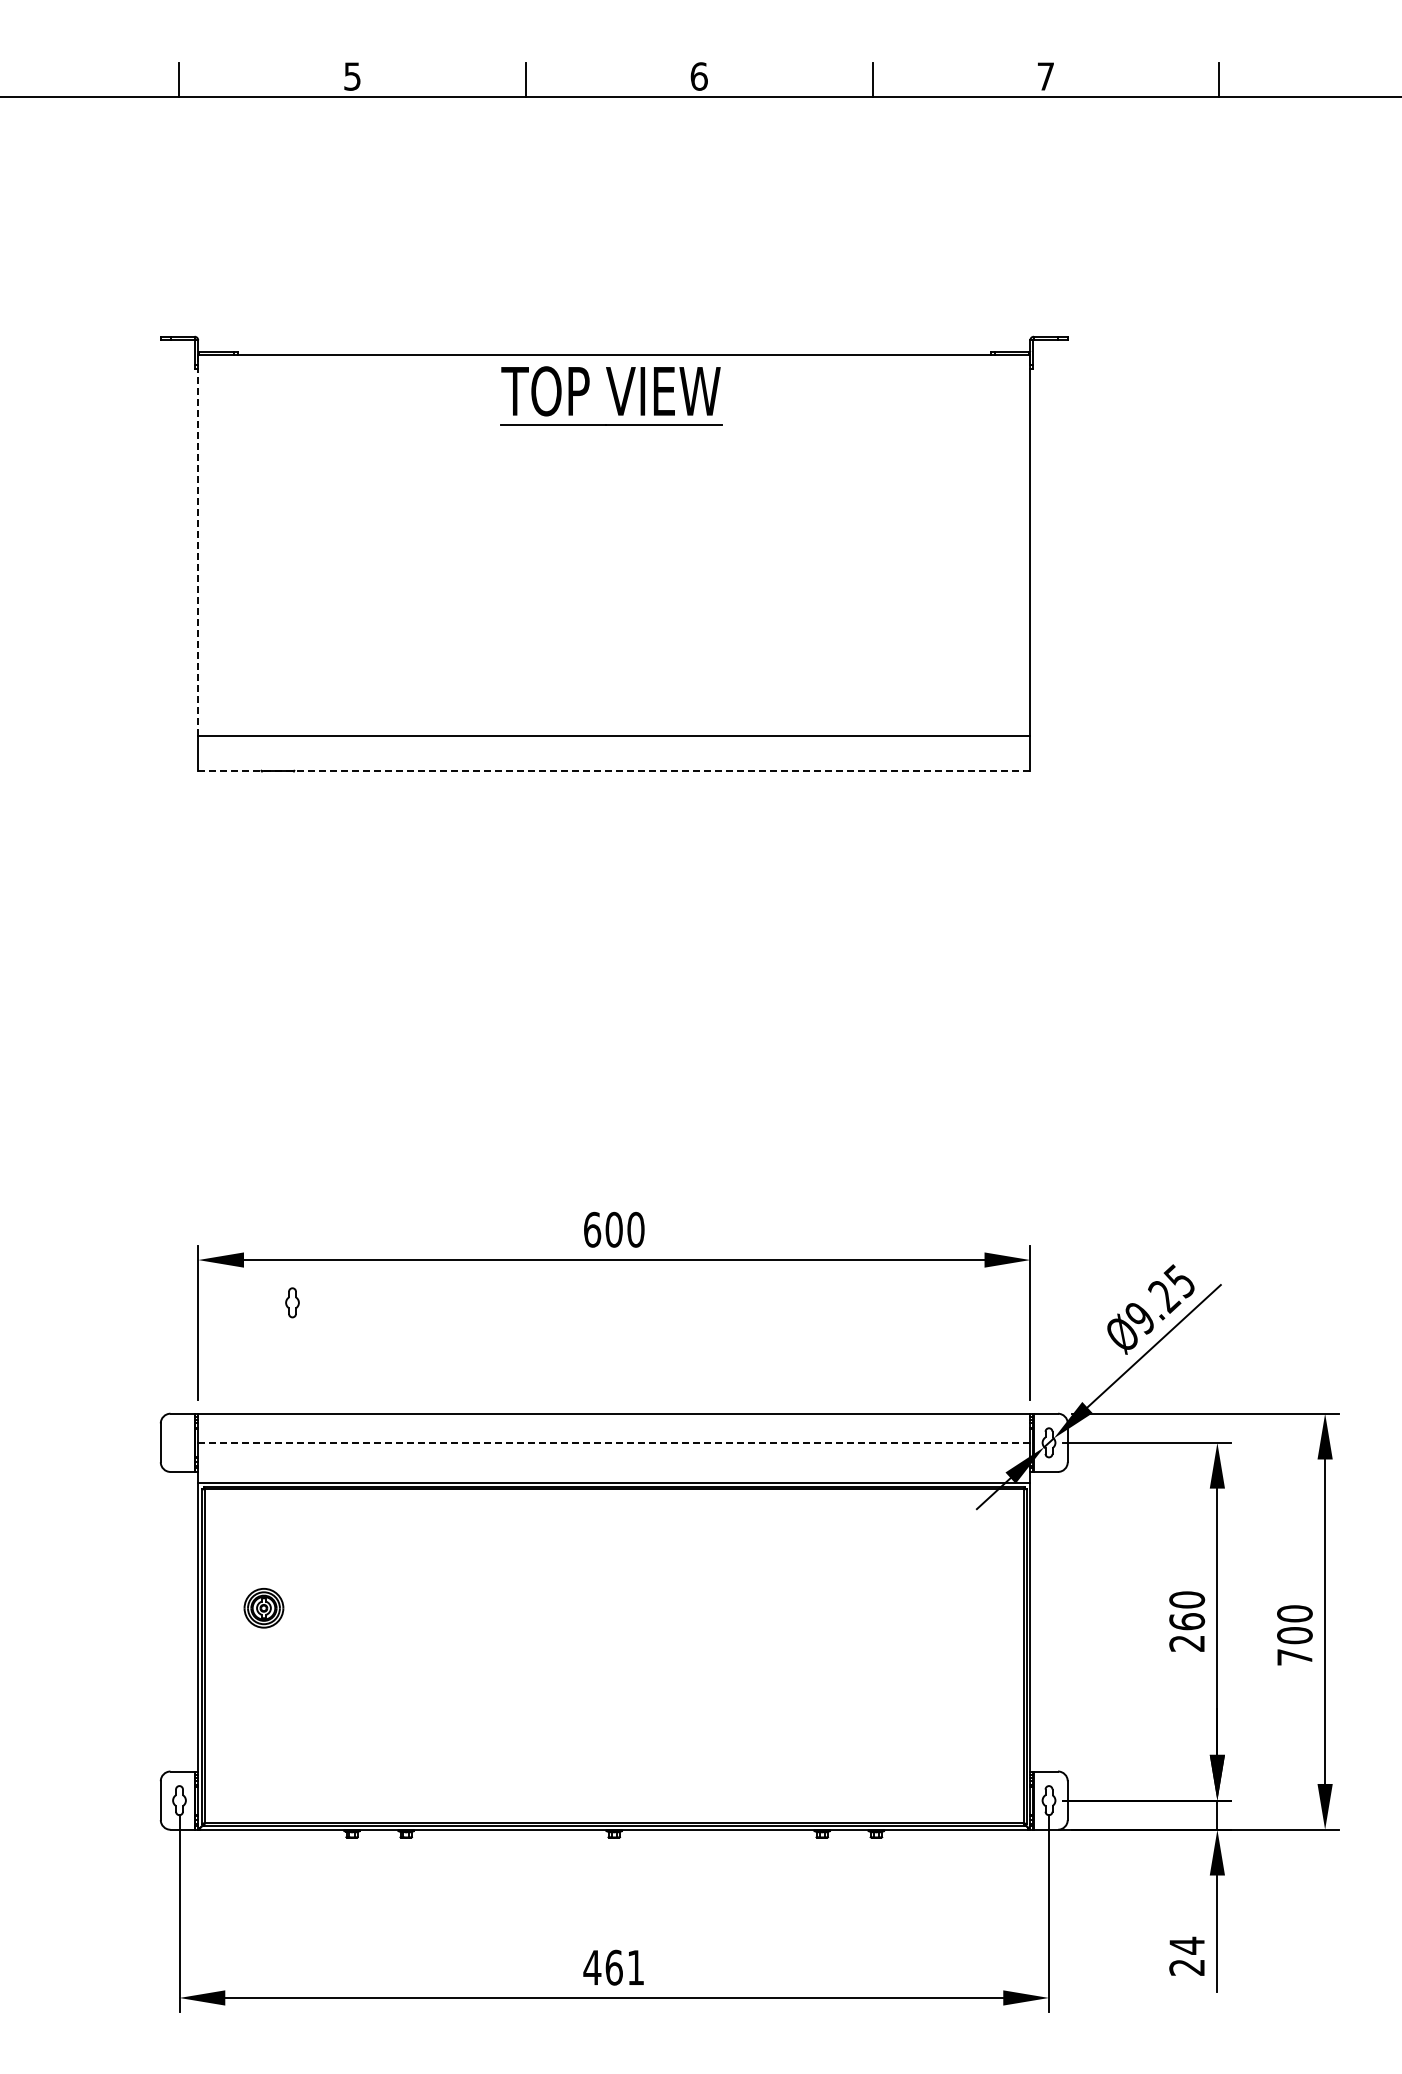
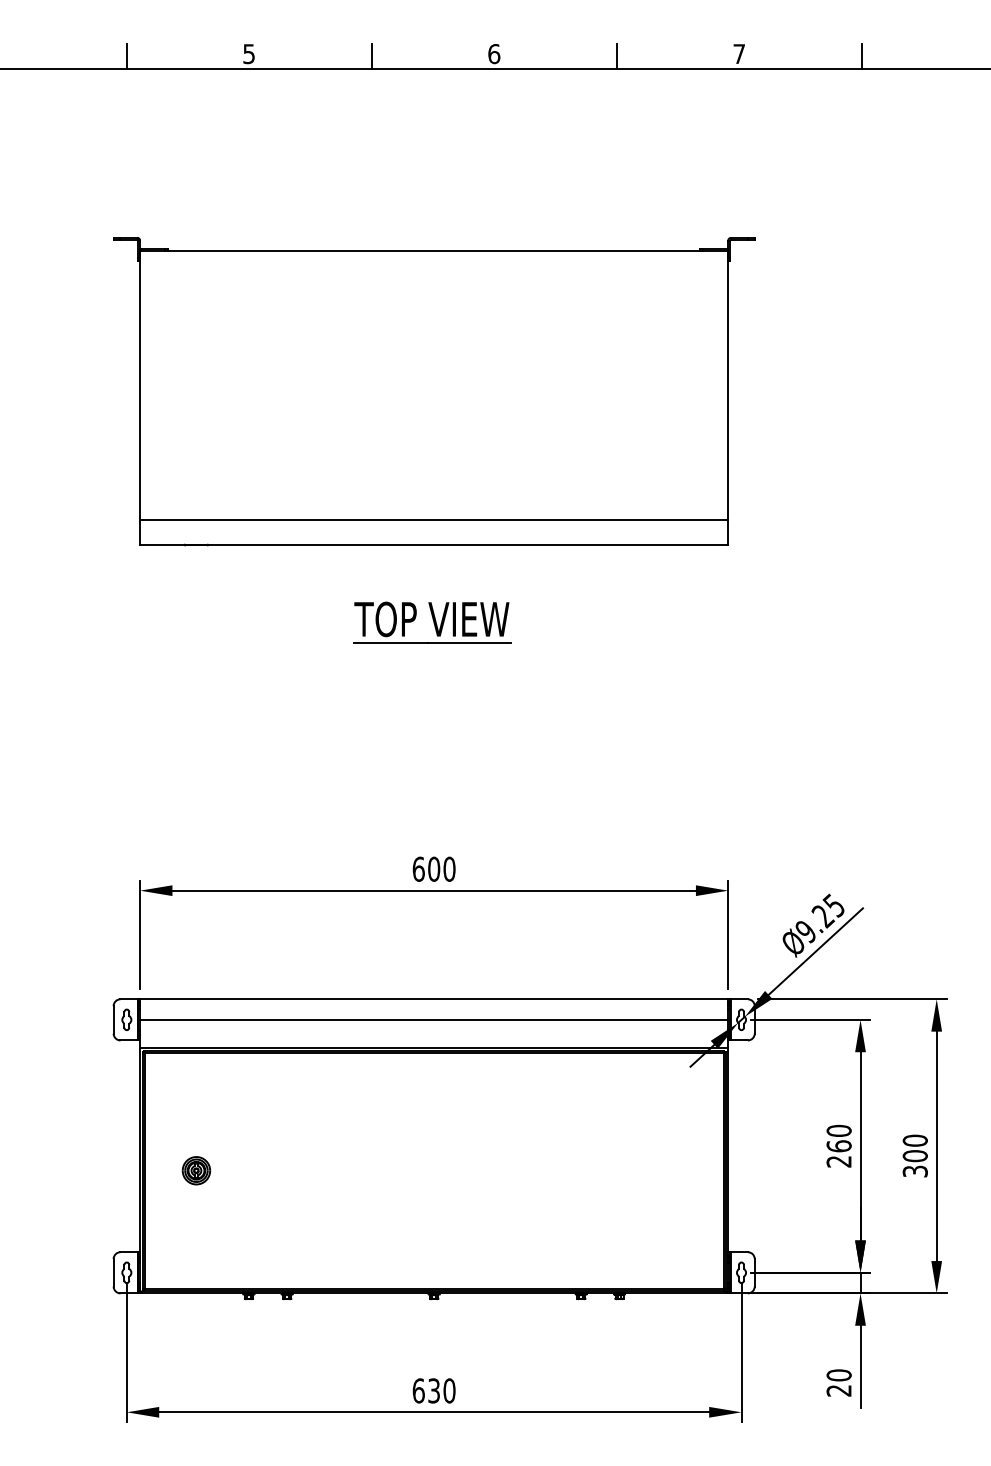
part: (611, 395) -> (432, 622), moved
line: (198, 545) -> (140, 385), dashed -> solid
line: (614, 770) -> (434, 544), dashed -> solid
part: (292, 1302) -> (126, 1019), moved
line: (614, 1442) -> (434, 1019), dashed -> solid
part: (263, 1608) -> (196, 1170), moved
text: (1294, 1657) -> (915, 1171), 700 -> 300
text: (1187, 1945) -> (839, 1375), 24 -> 20
text: (613, 1967) -> (433, 1390), 461 -> 630

